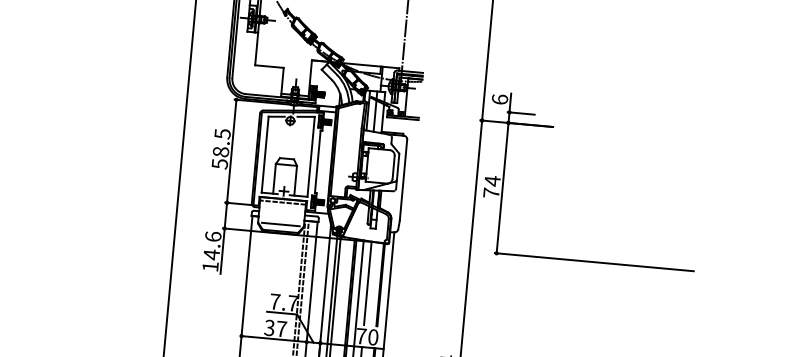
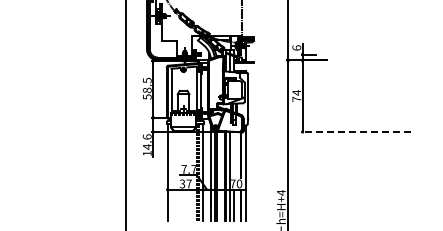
line: (594, 261) -> (356, 131), solid -> dashed
line: (367, 282) -> (233, 154), removed

